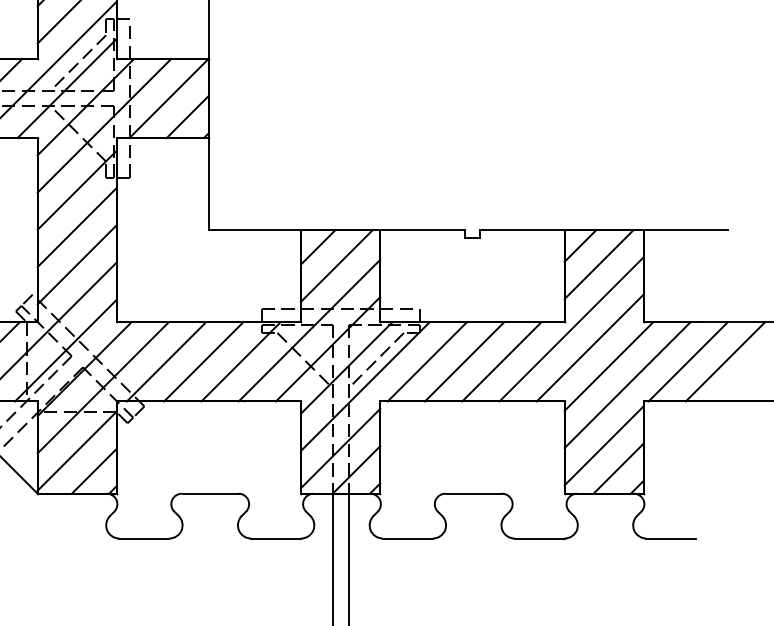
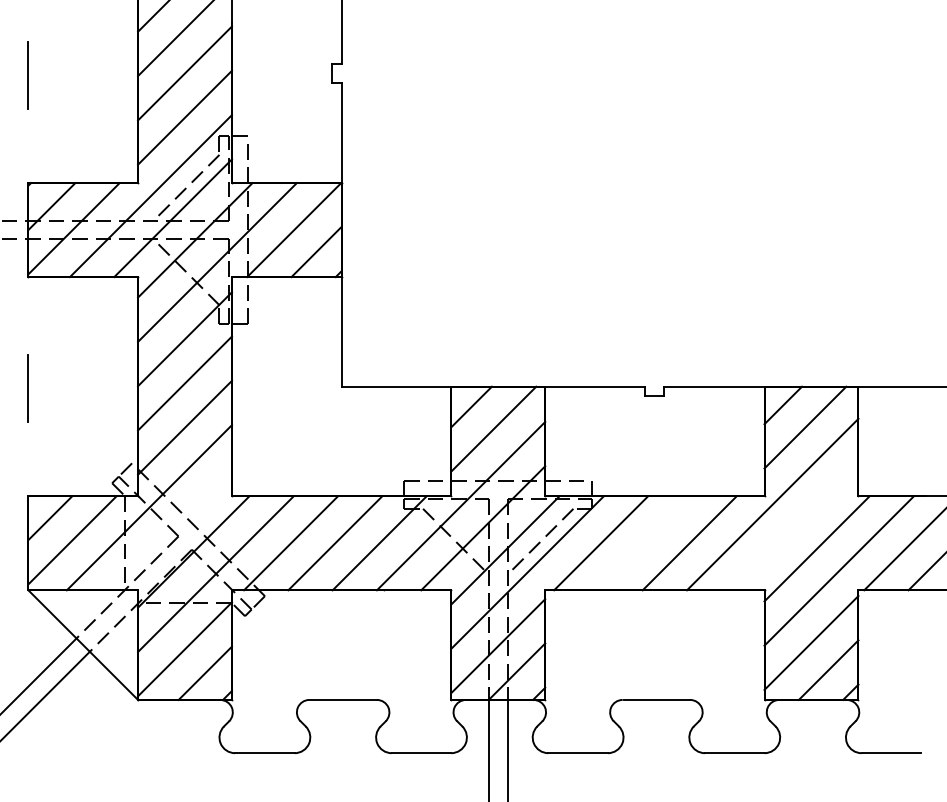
line: (589, 347) -> (794, 526), removed
line: (65, 350) -> (171, 529), removed
line: (464, 362) -> (645, 543), removed

